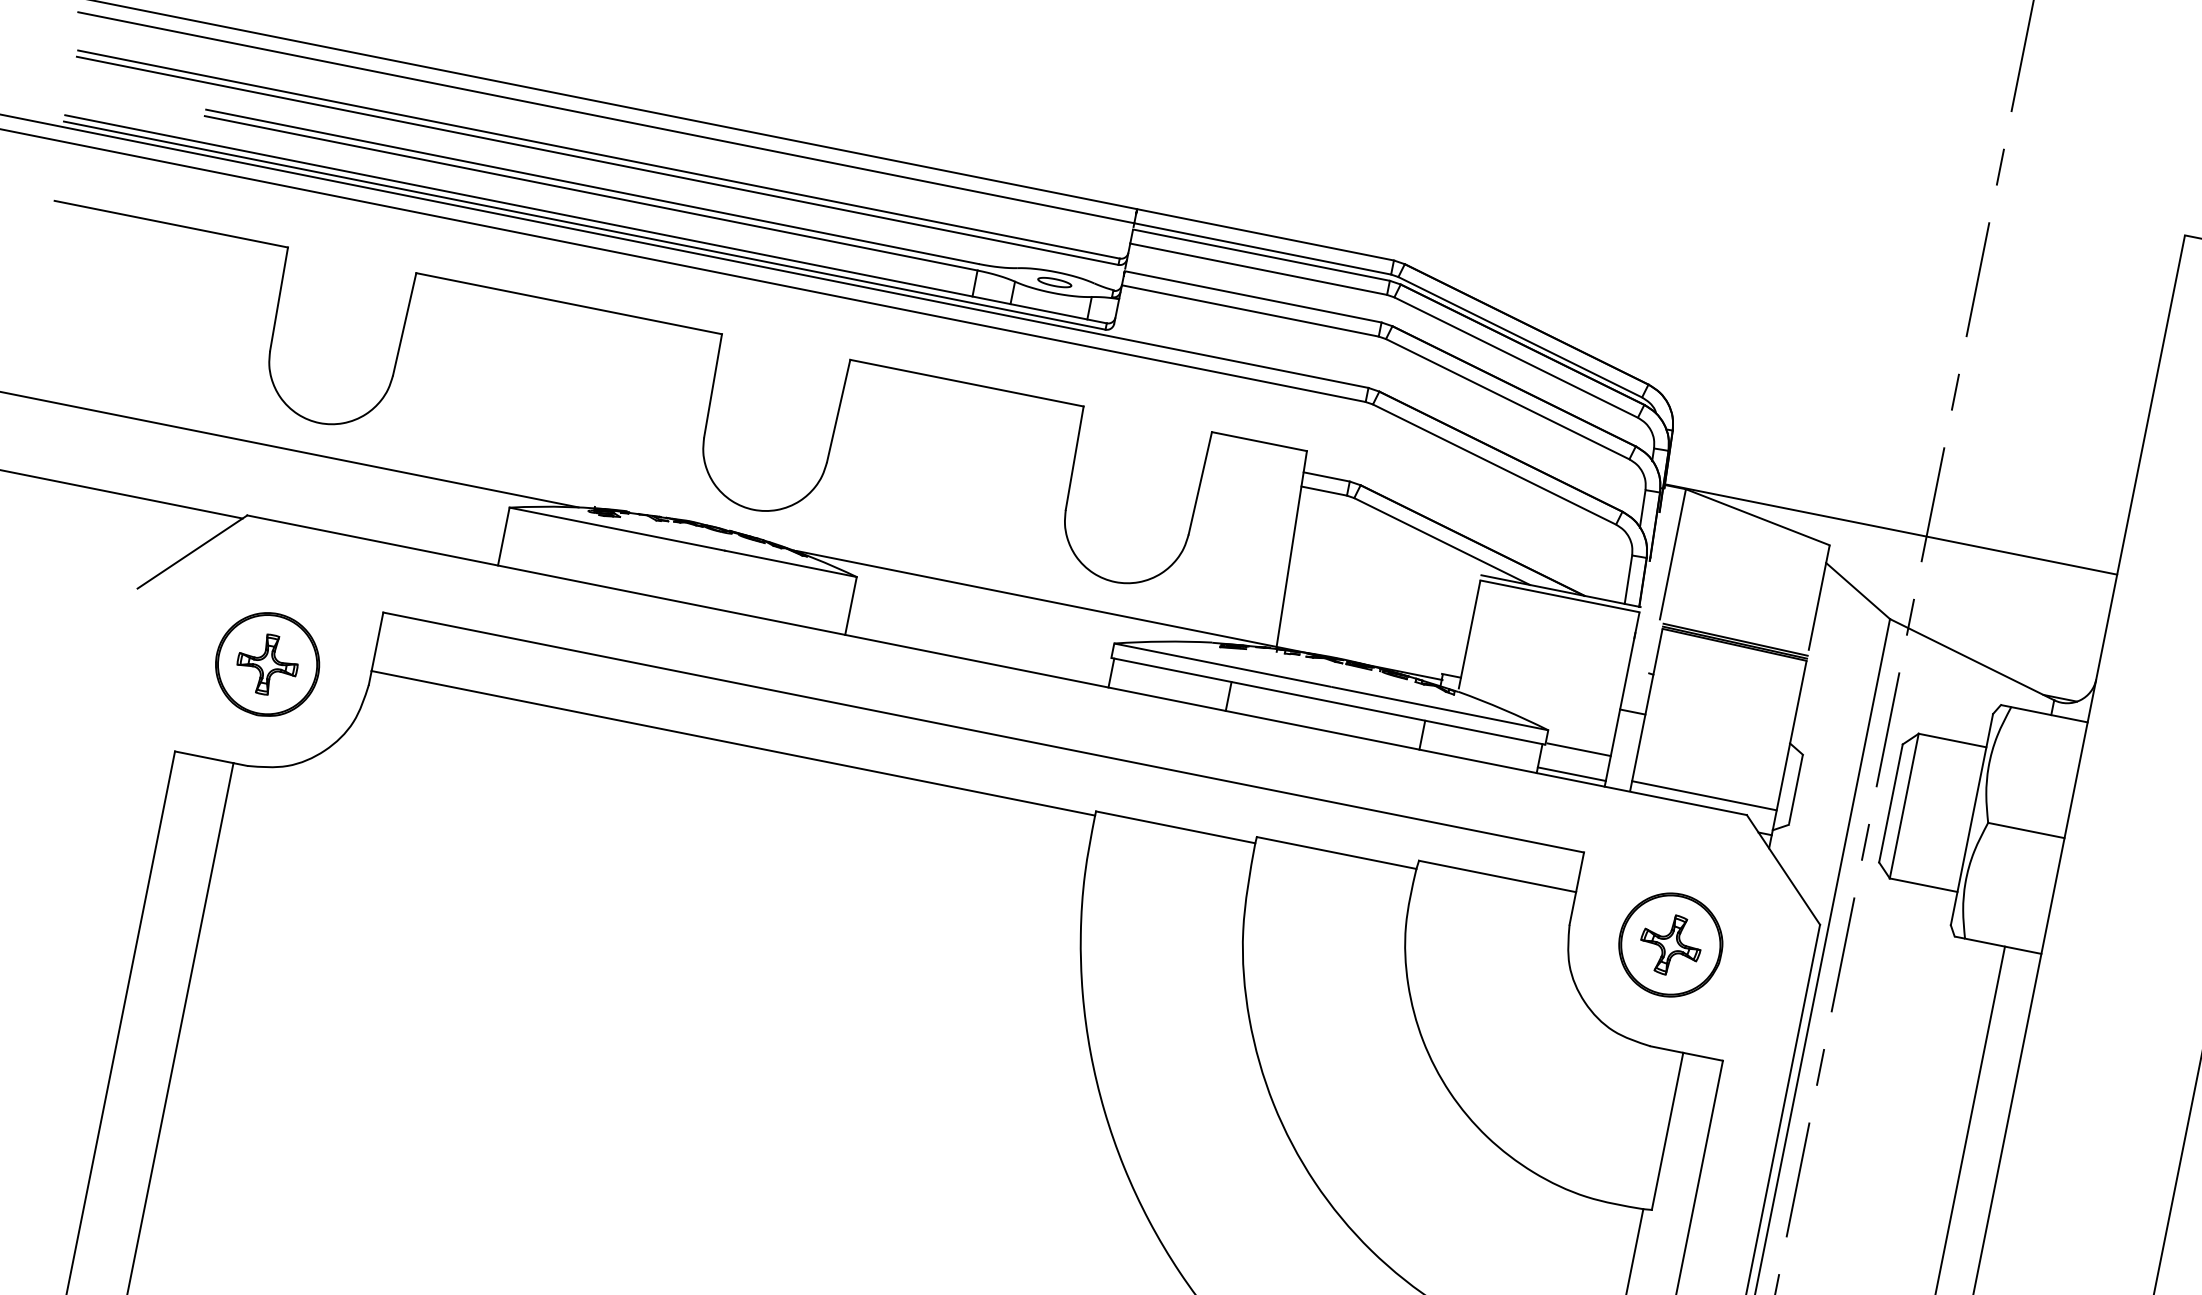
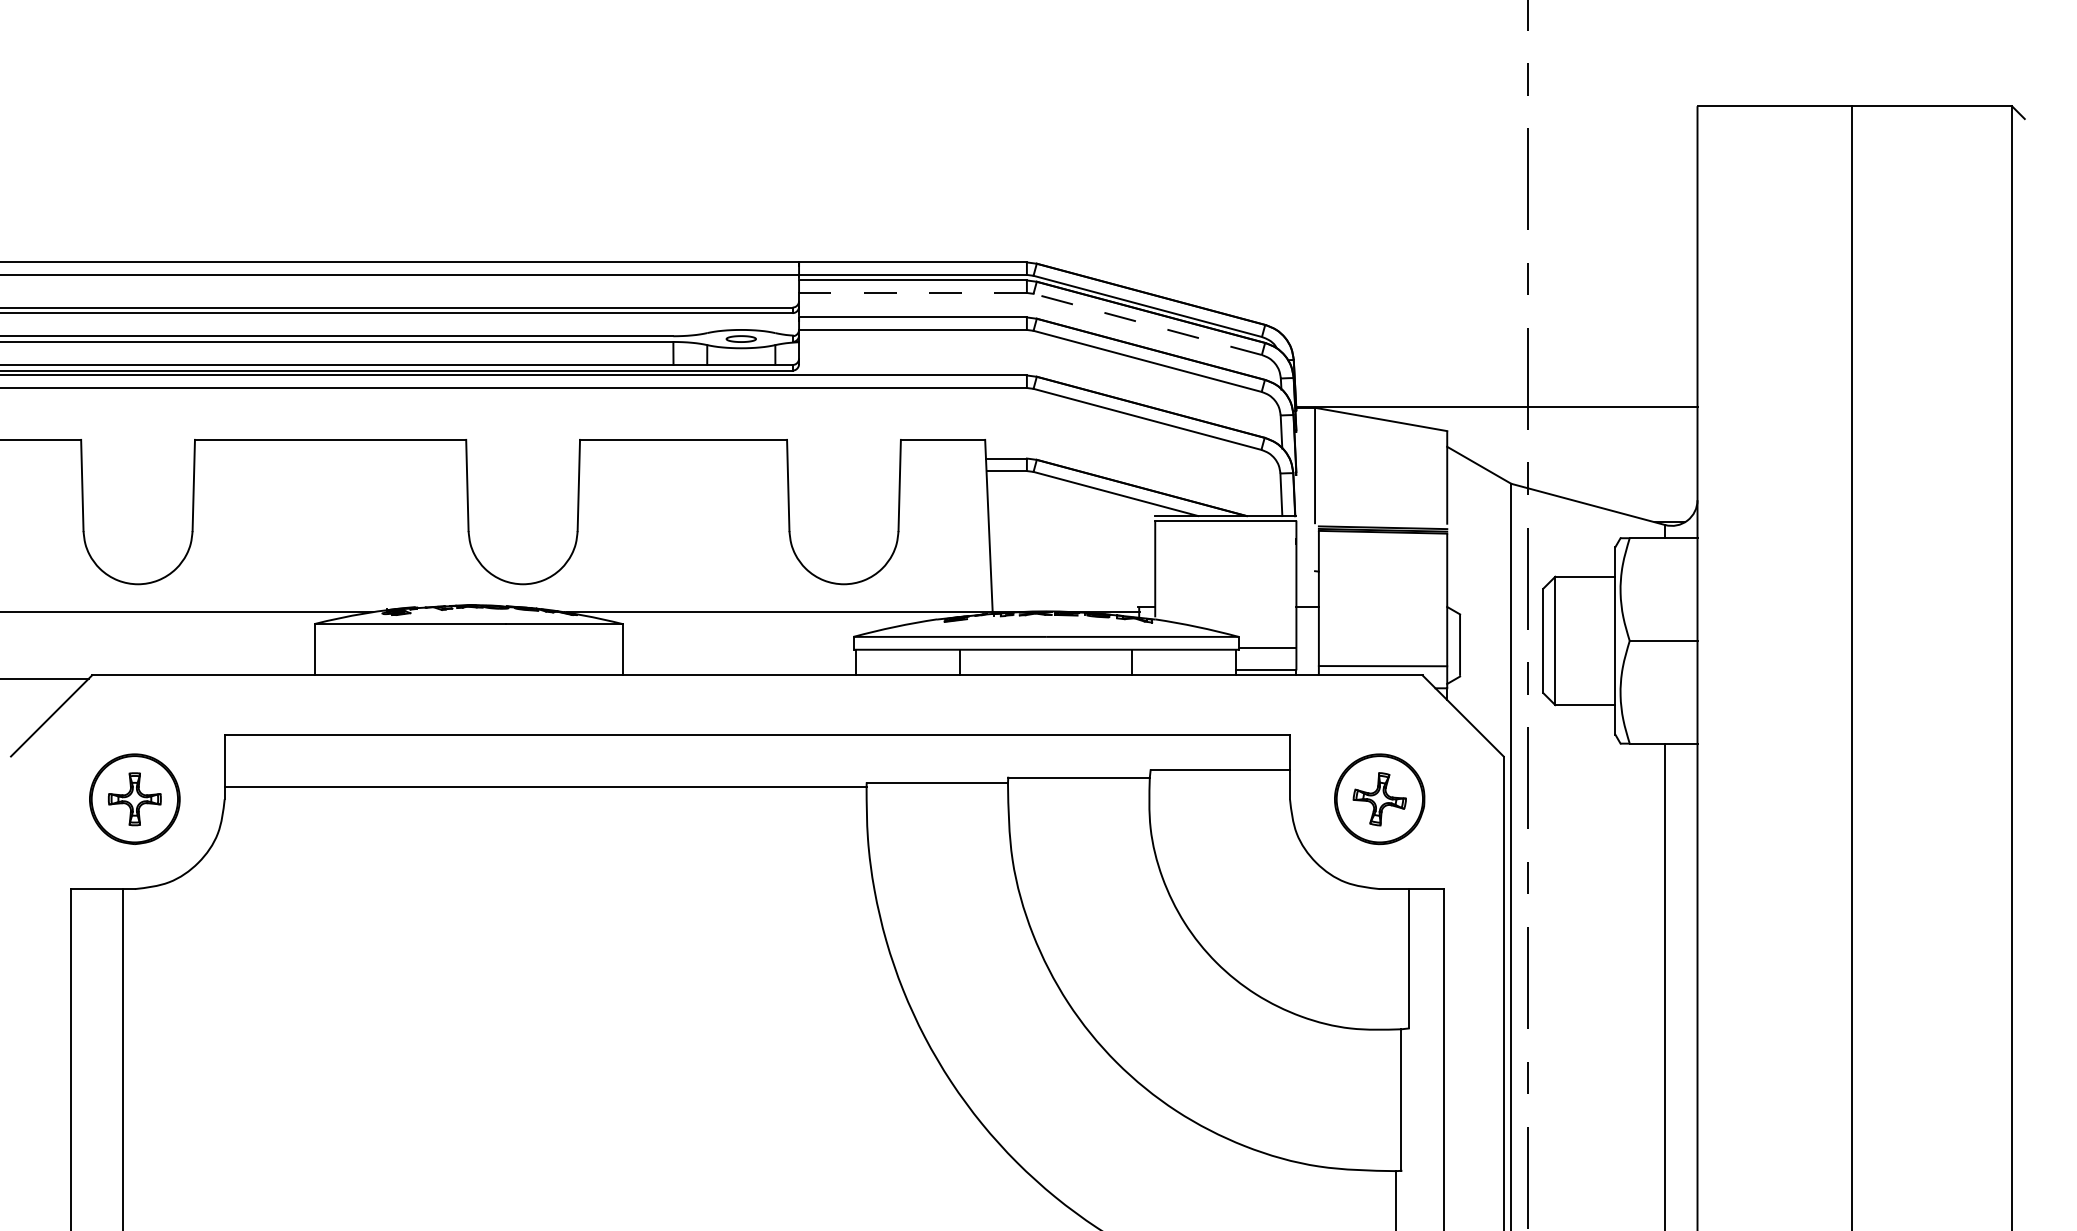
line: (1258, 268) -> (912, 292), solid -> dashed
line: (1515, 357) -> (1147, 324), solid -> dashed

